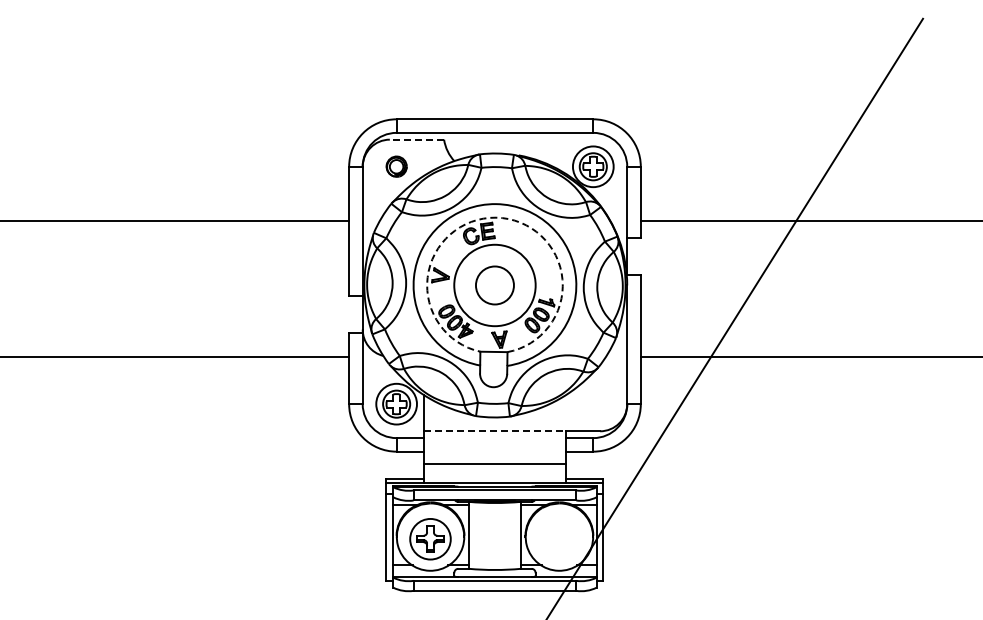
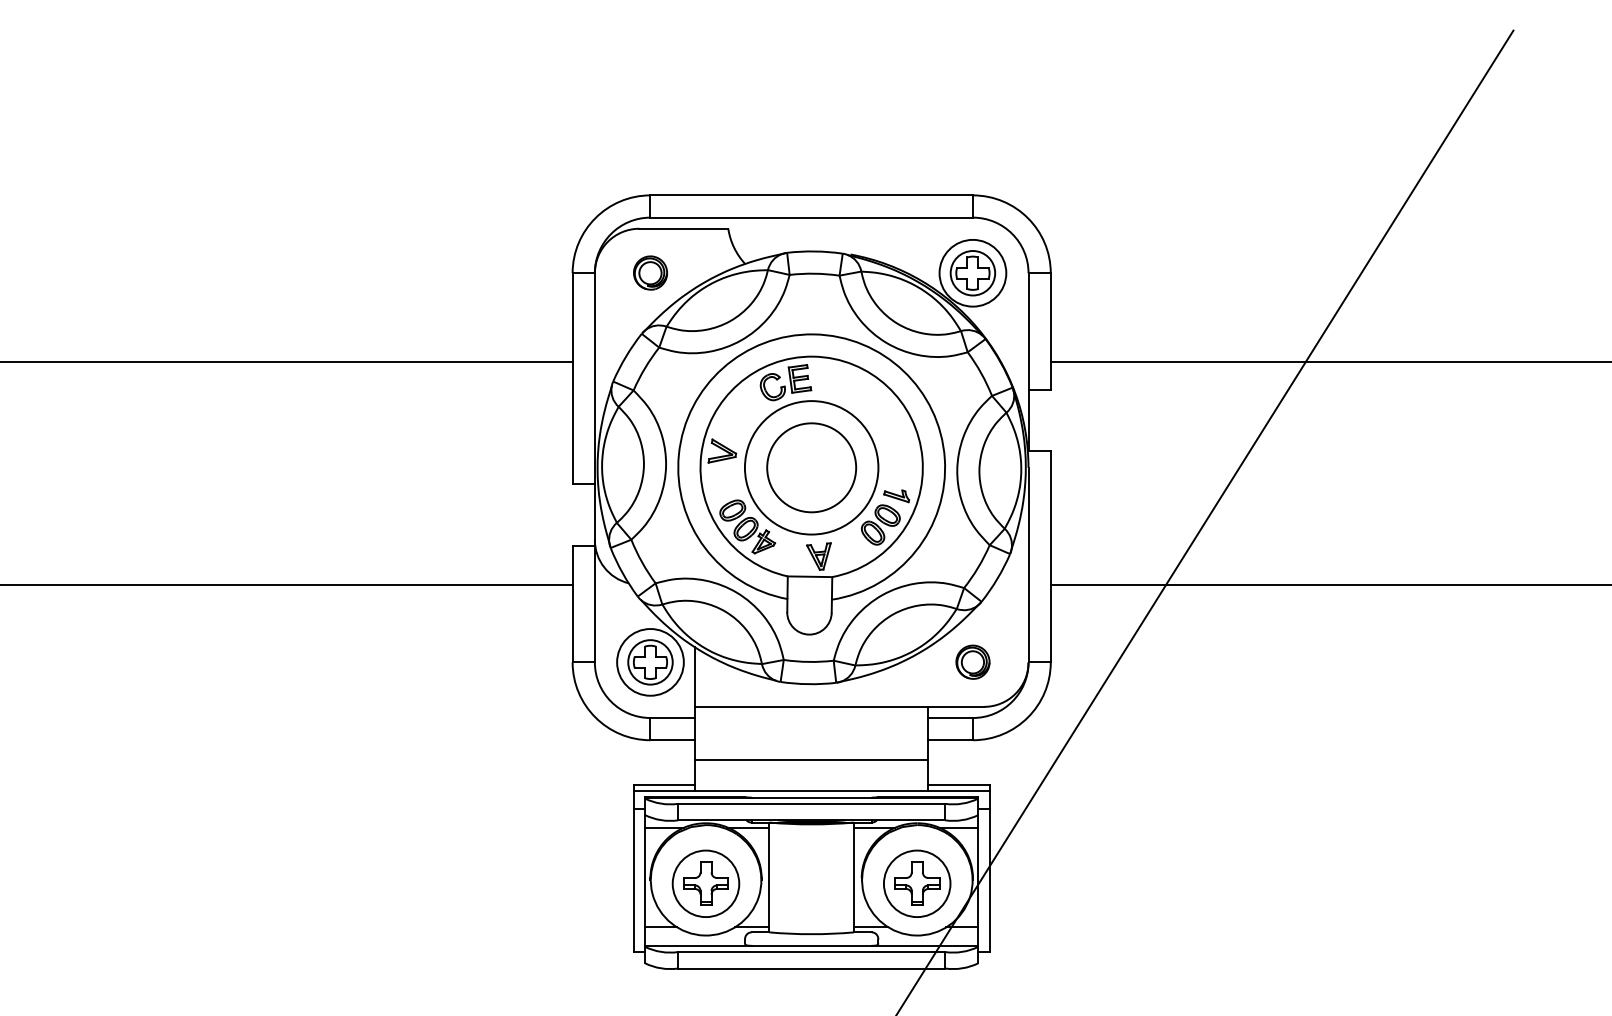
line: (416, 139) -> (683, 228), dashed -> solid
arc: (496, 217) -> (814, 356), dashed -> solid
circle: (494, 285) -> (810, 467), size x1.43
part: (593, 404) -> (973, 662), added
line: (495, 431) -> (812, 707), dashed -> solid
part: (559, 539) -> (917, 884), added

